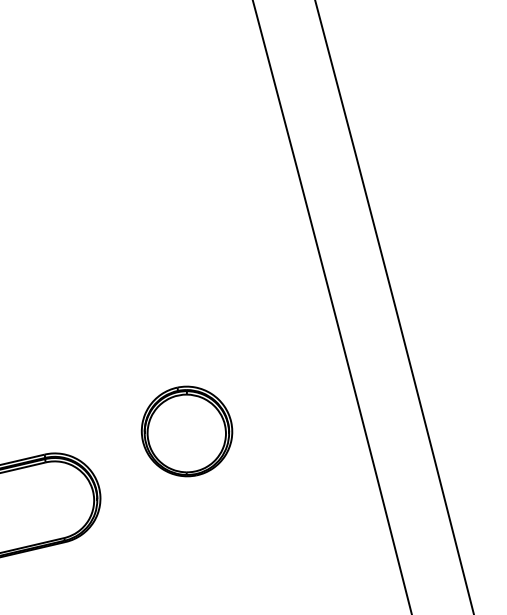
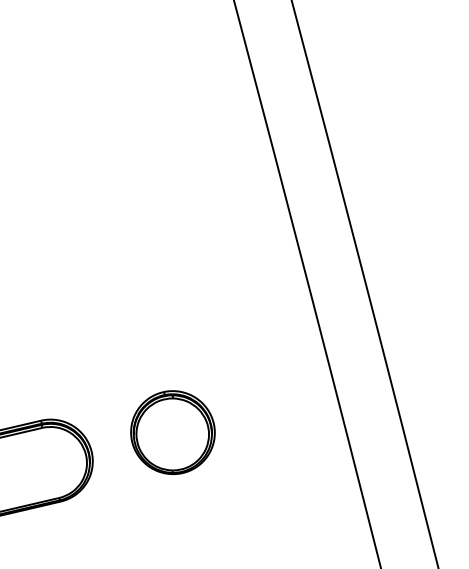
part: (186, 431) -> (172, 432), moved

